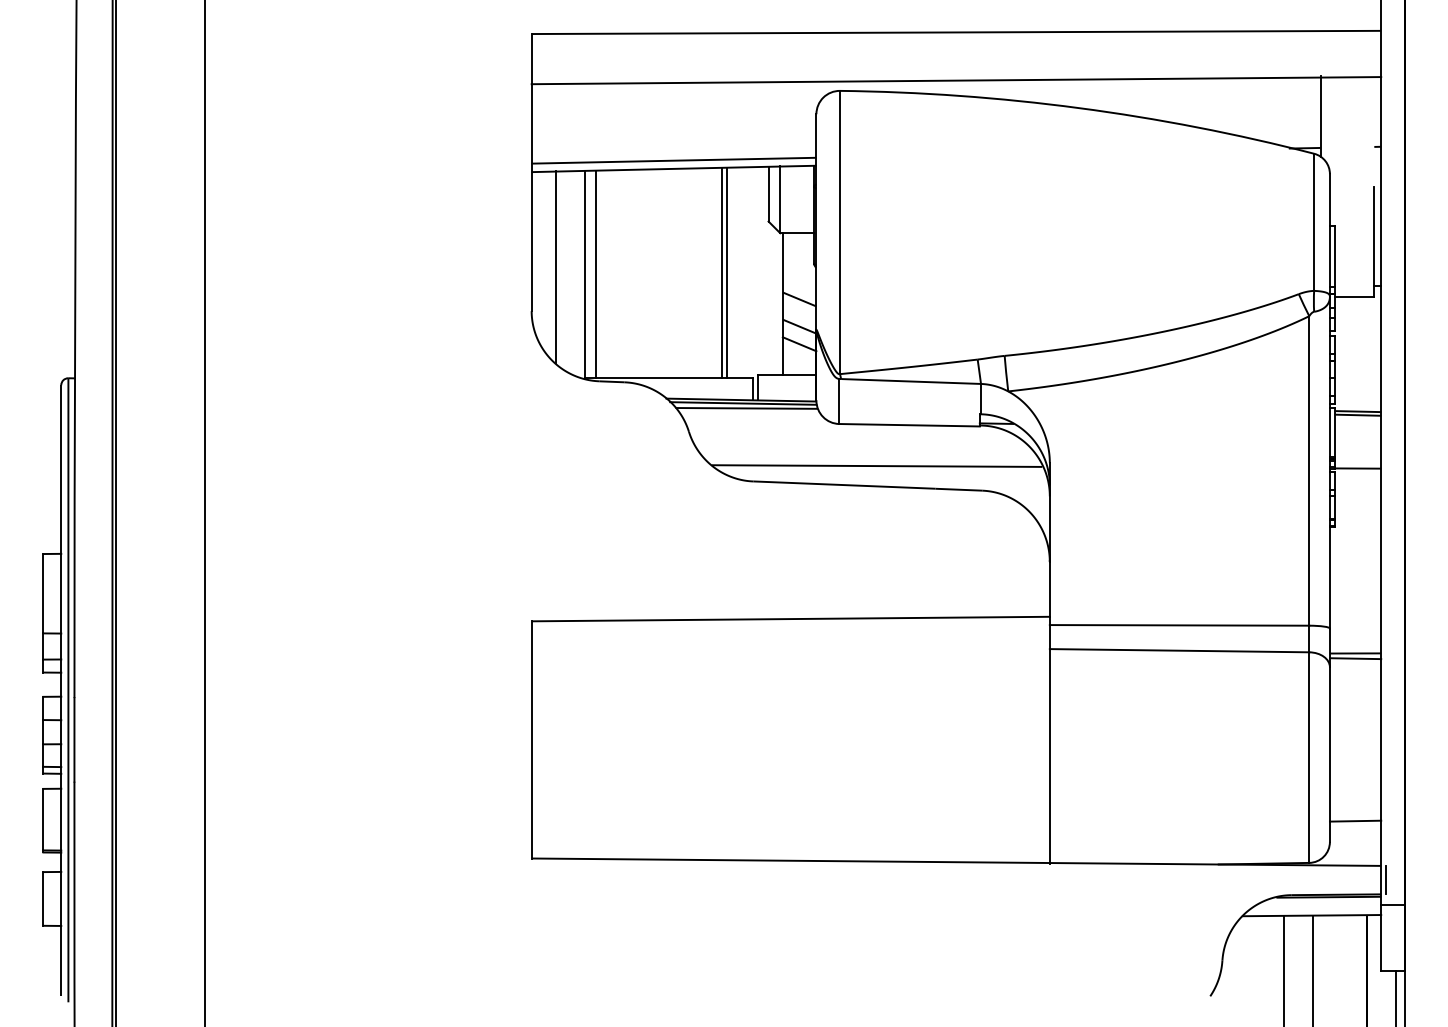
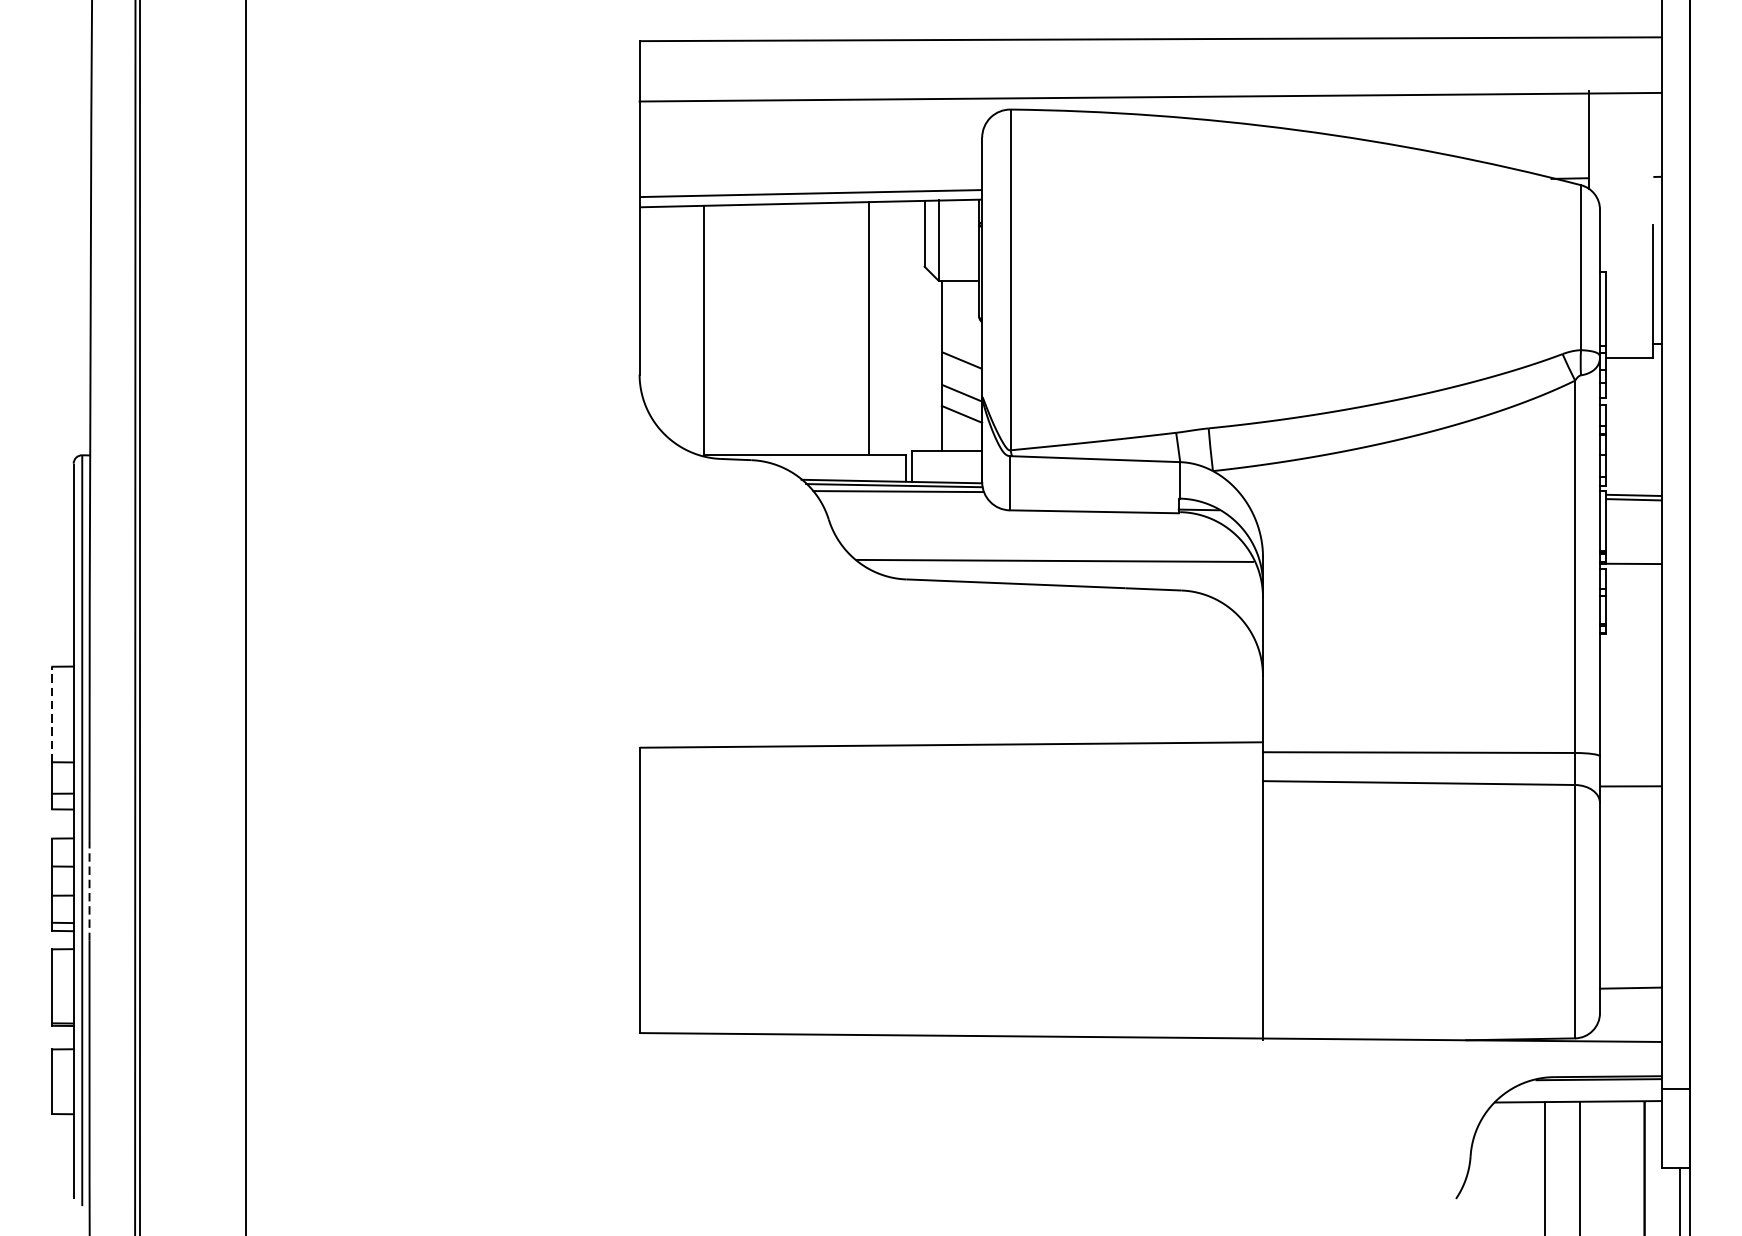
line: (555, 267) -> (668, 322), removed
line: (727, 272) -> (875, 328), removed
line: (596, 274) -> (717, 330), removed
line: (43, 593) -> (52, 714), solid -> dashed
line: (1355, 658) -> (1630, 792), removed
line: (74, 739) -> (89, 889), solid -> dashed
line: (1385, 879) -> (1666, 1058), removed

